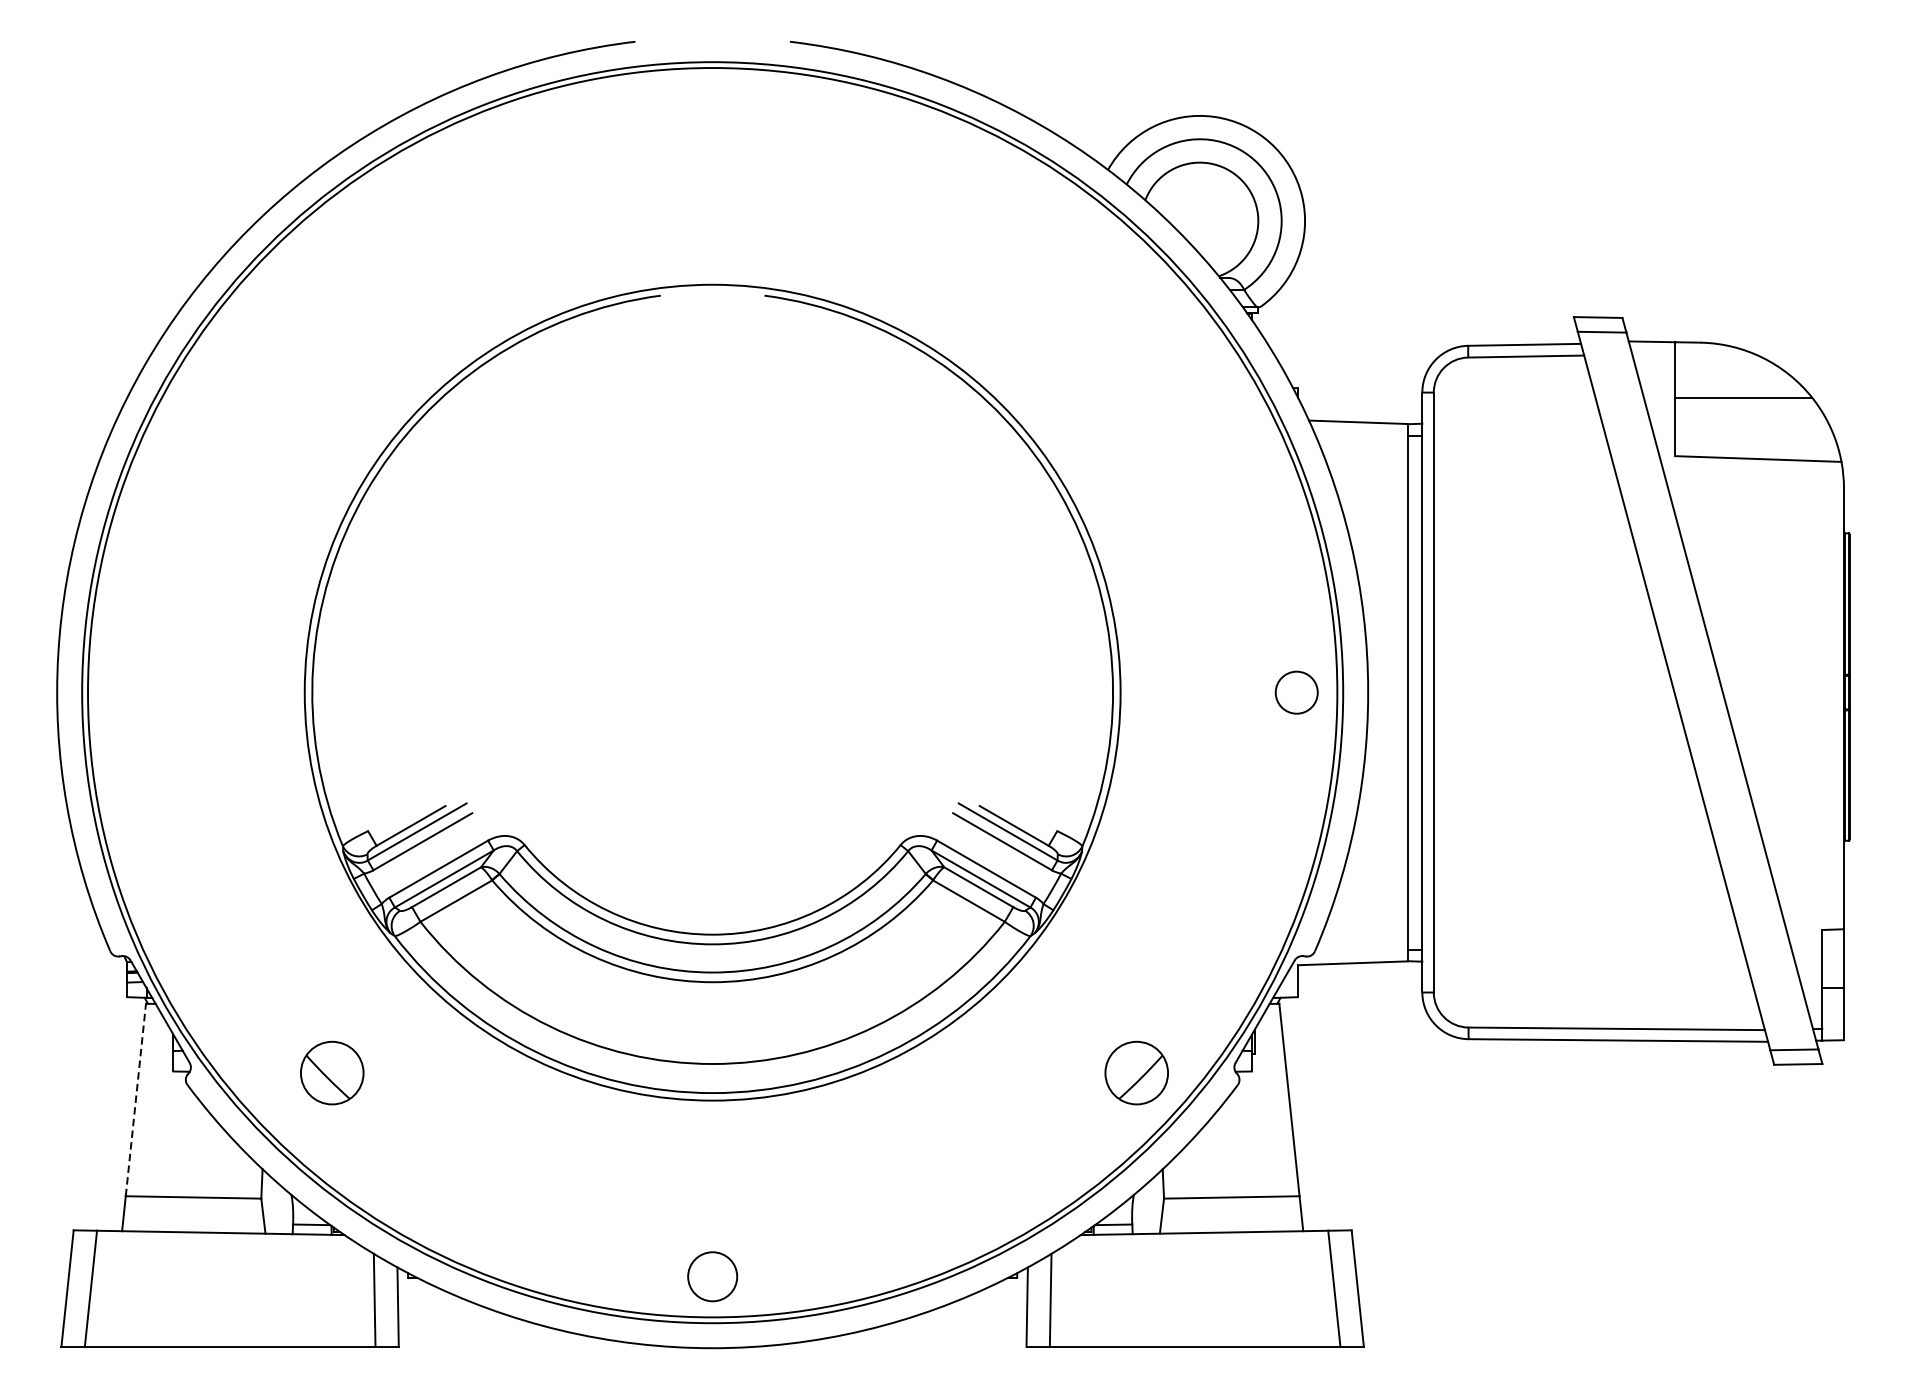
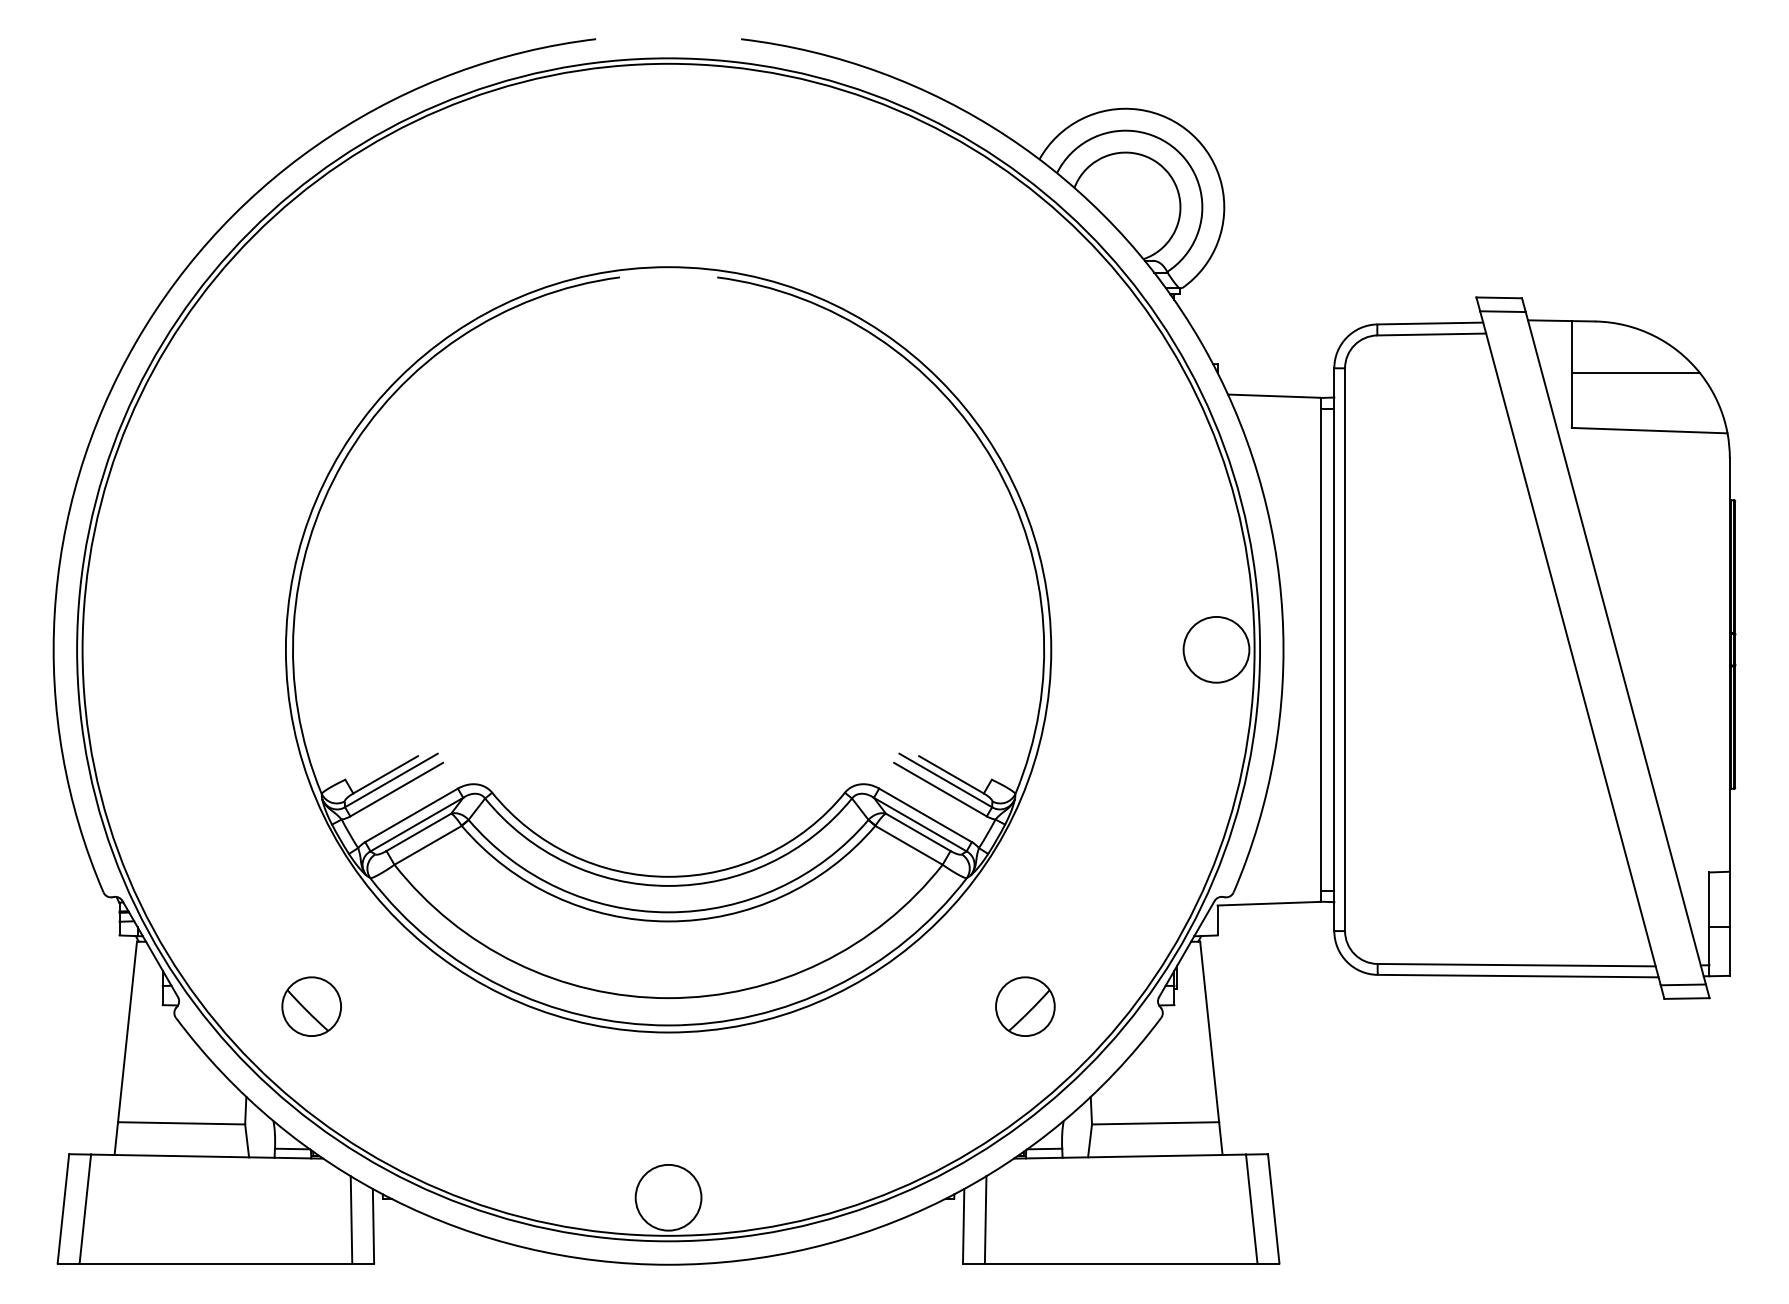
circle: (1296, 692) -> (1216, 649), size x1.67
part: (1136, 1072) -> (1025, 1006), moved
line: (135, 1099) -> (127, 1031), dashed -> solid
circle: (712, 1276) -> (668, 1197), size x1.43

